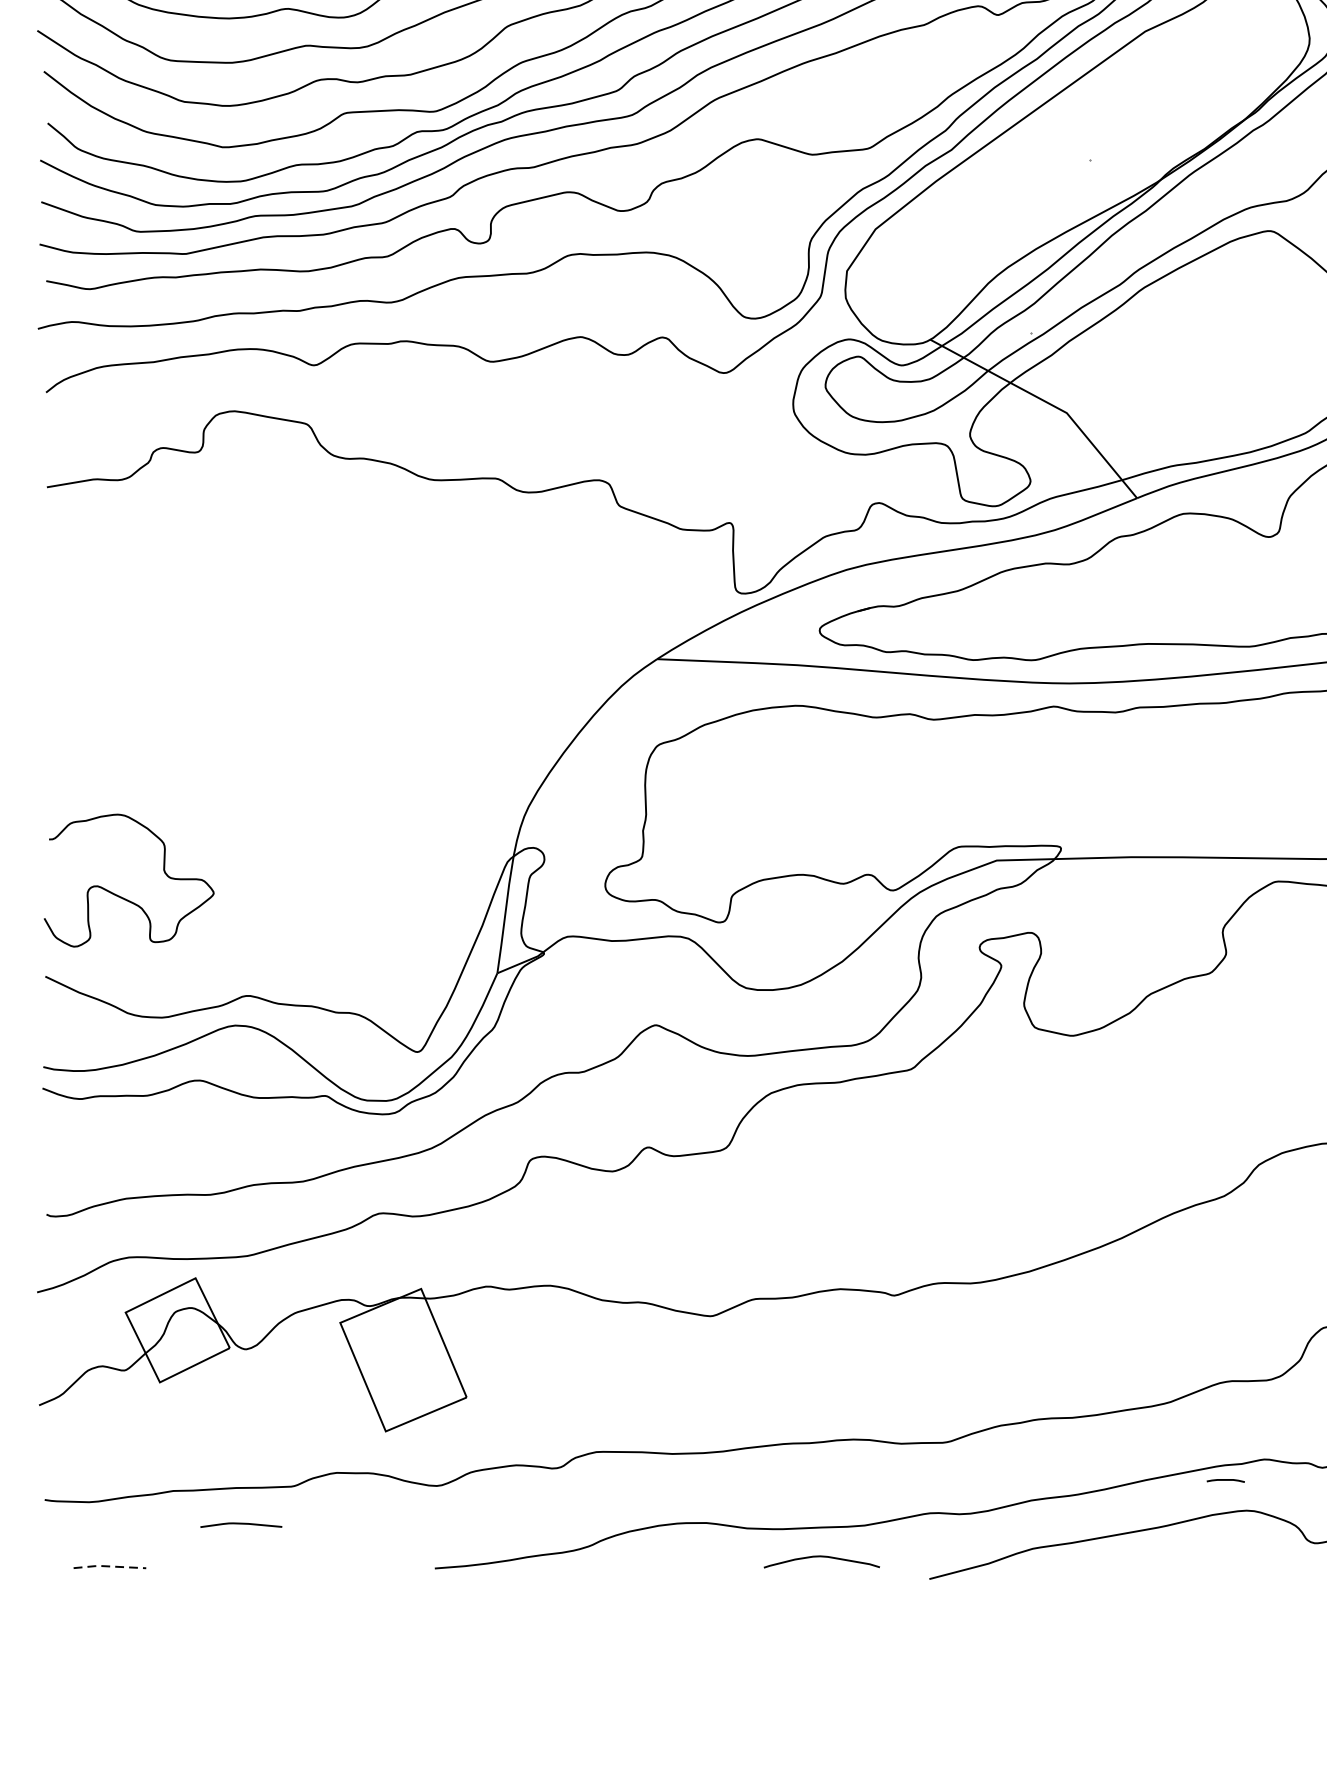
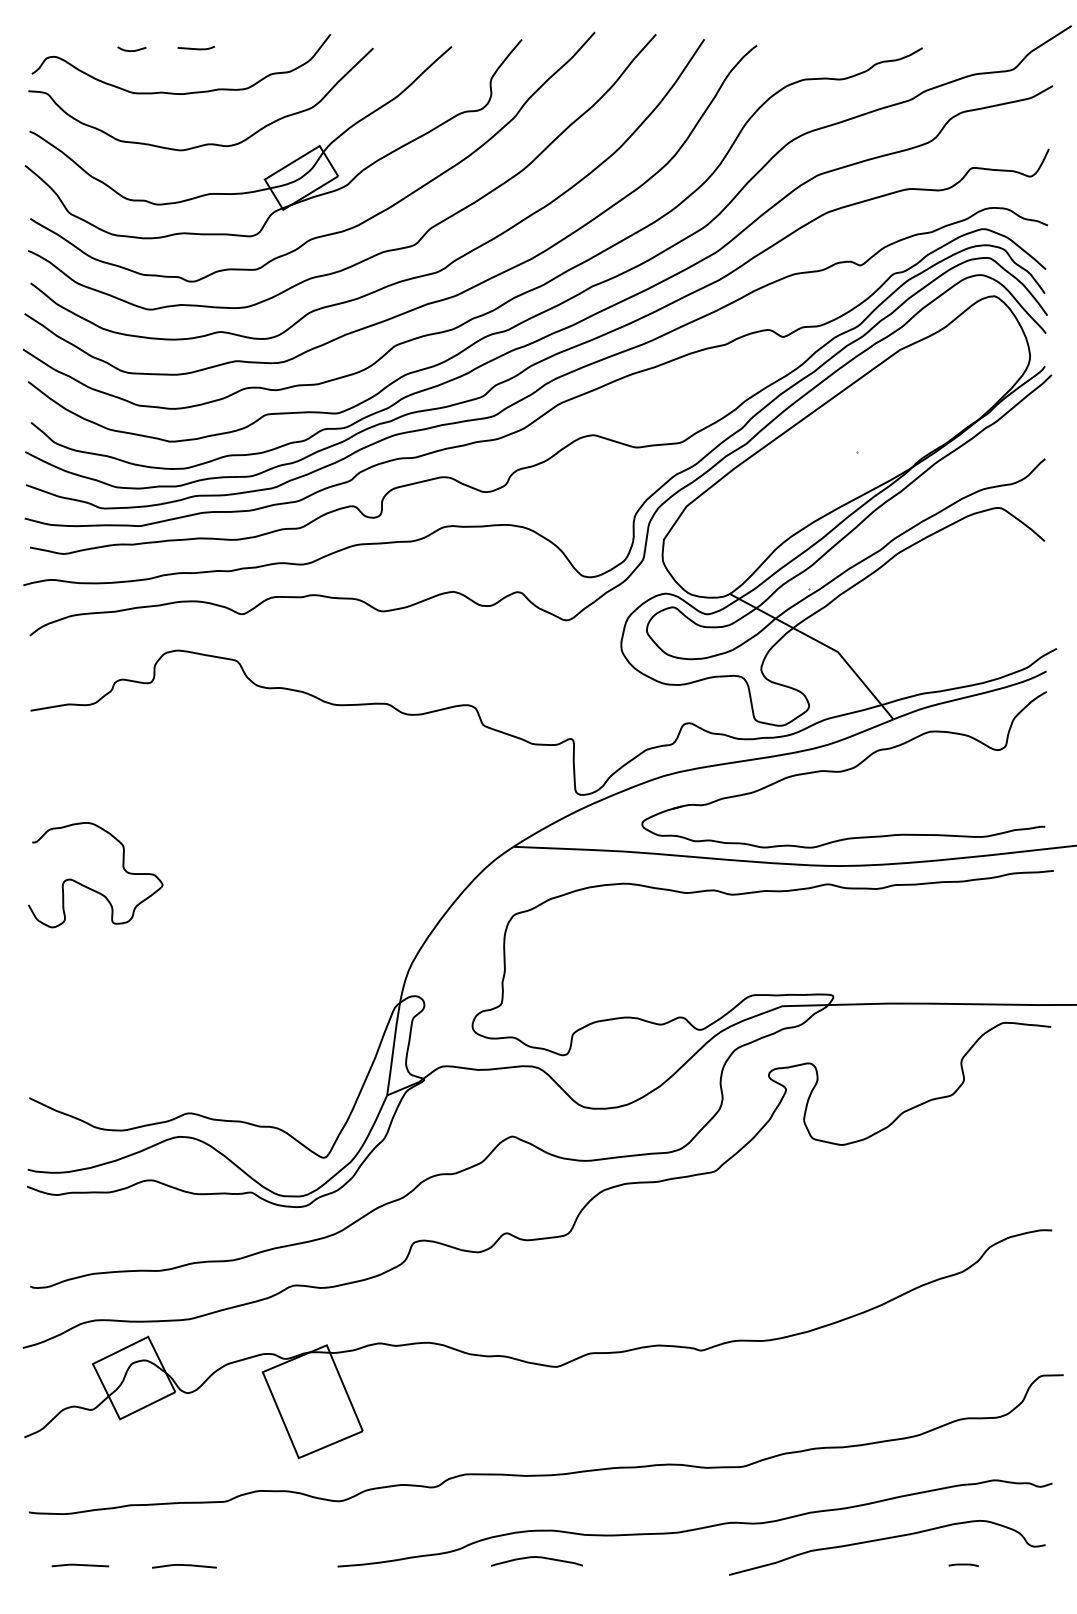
curve: (121, 896) -> (89, 887), moved
line: (1225, 1479) -> (963, 1564), moved
curve: (241, 1524) -> (184, 1565), moved
curve: (823, 1558) -> (538, 1558), moved
line: (108, 1565) -> (79, 1564), dashed -> solid

